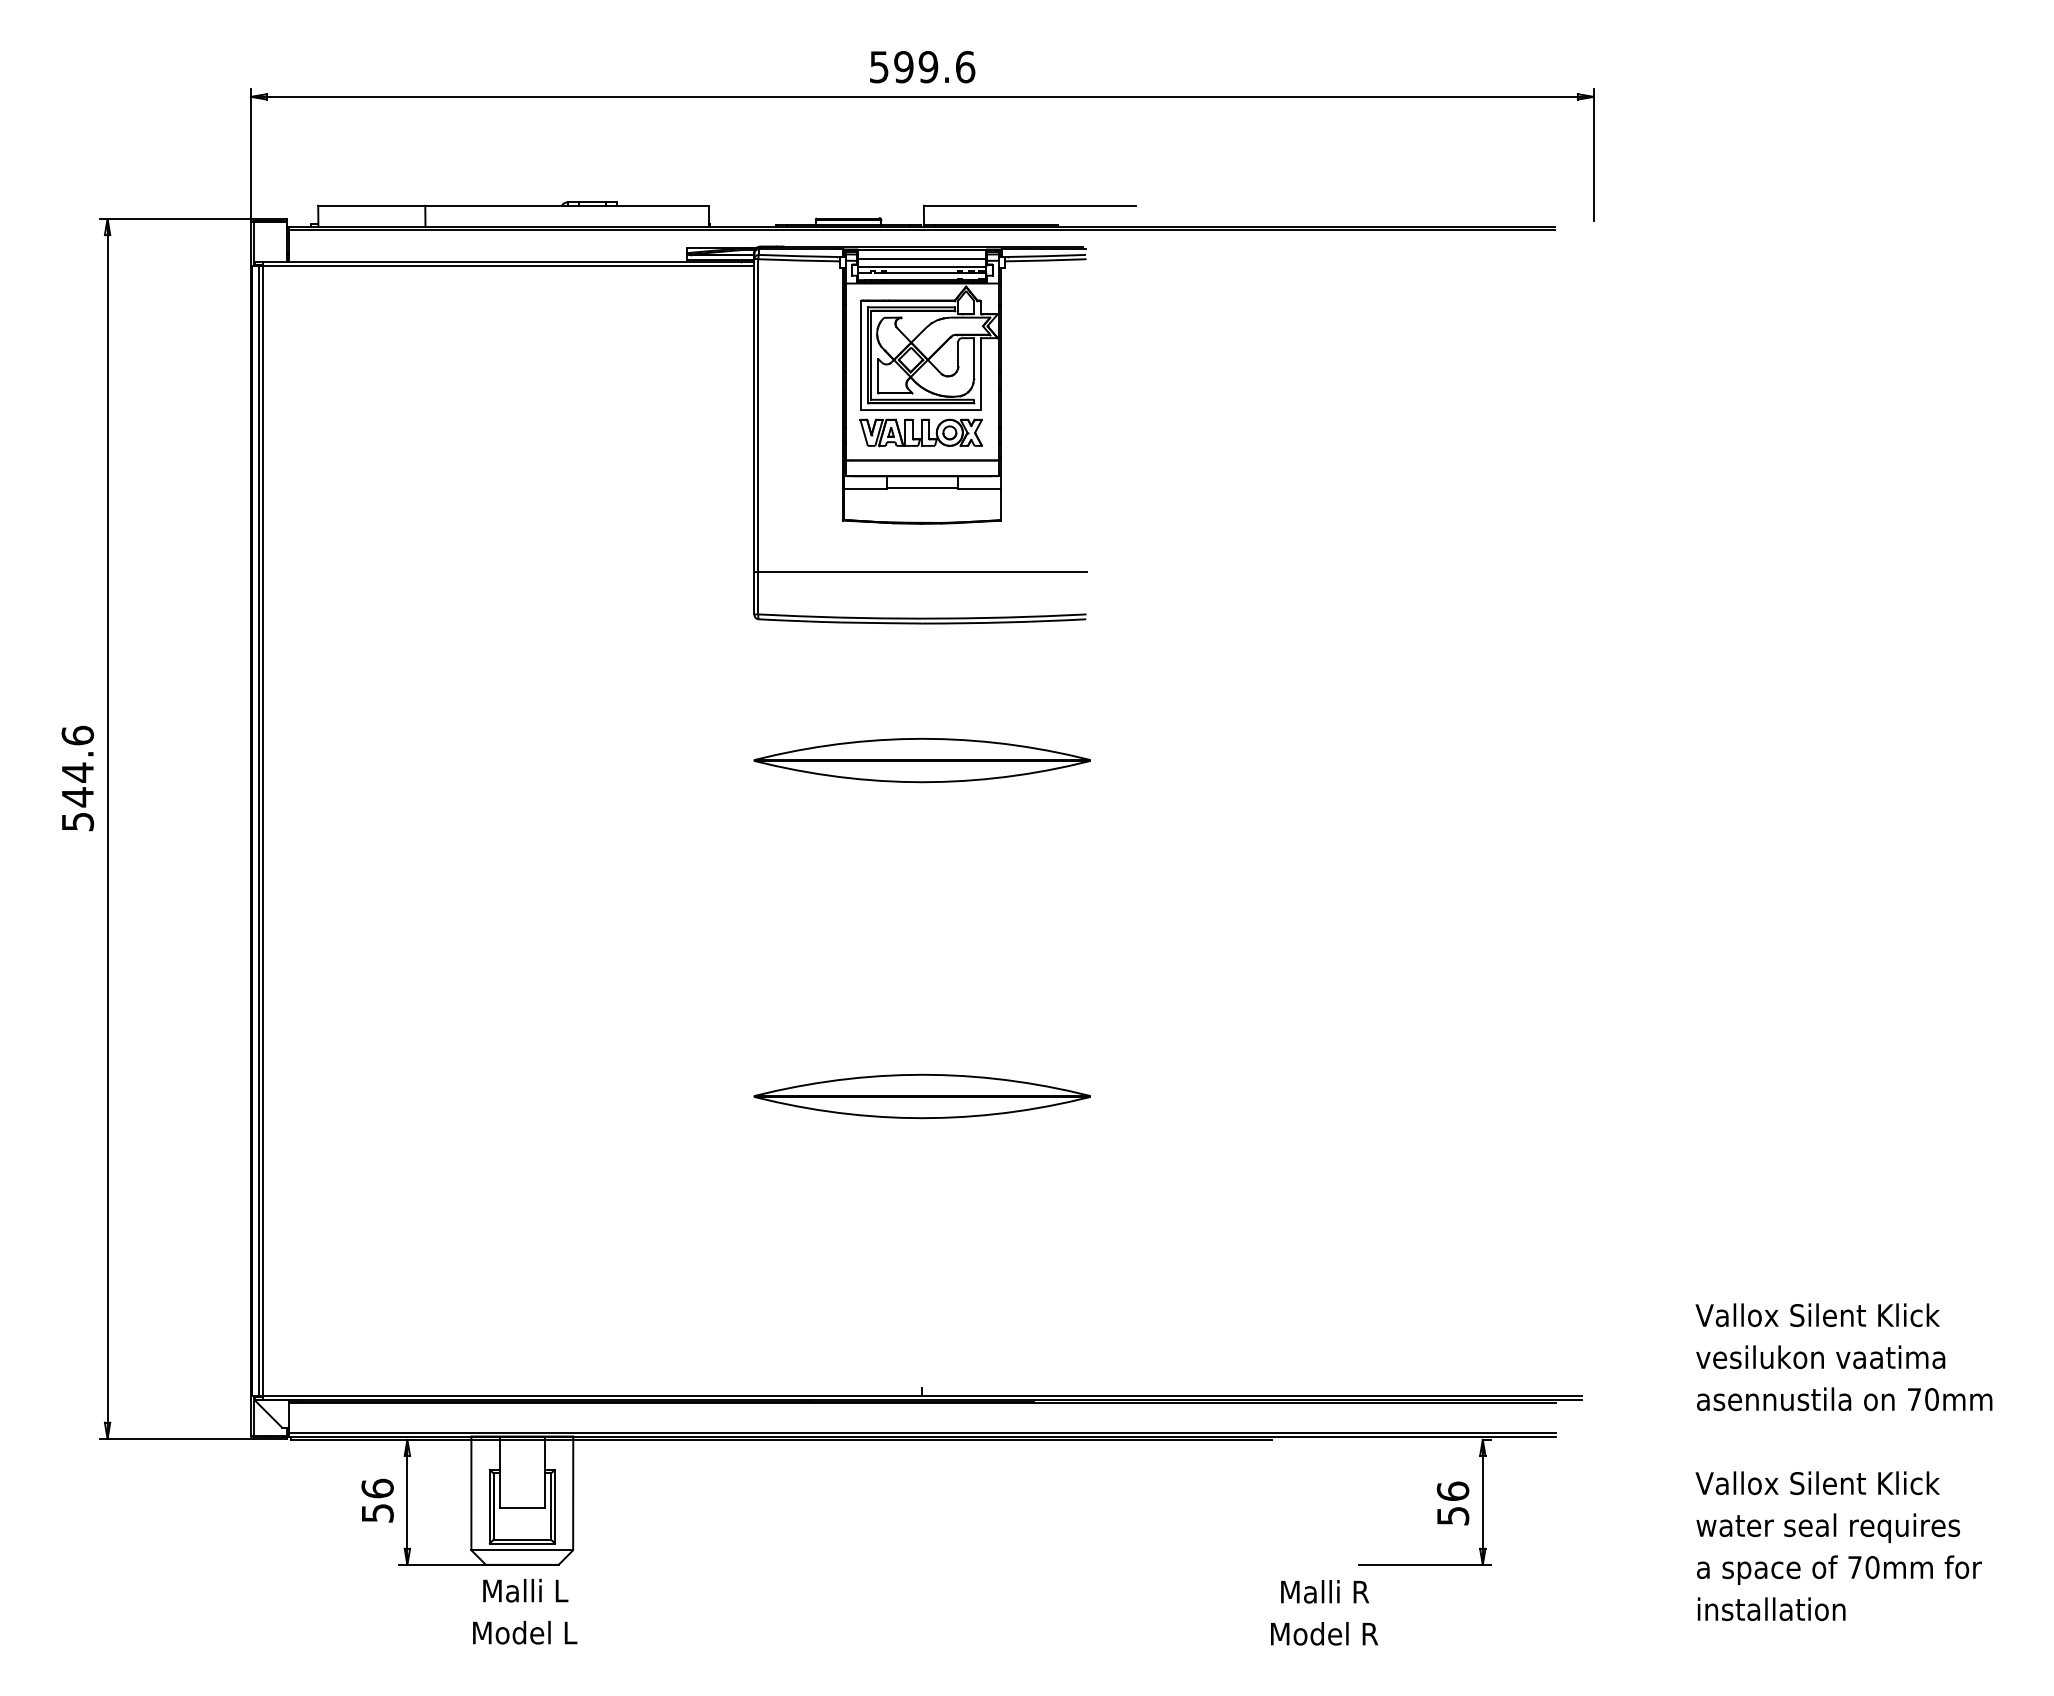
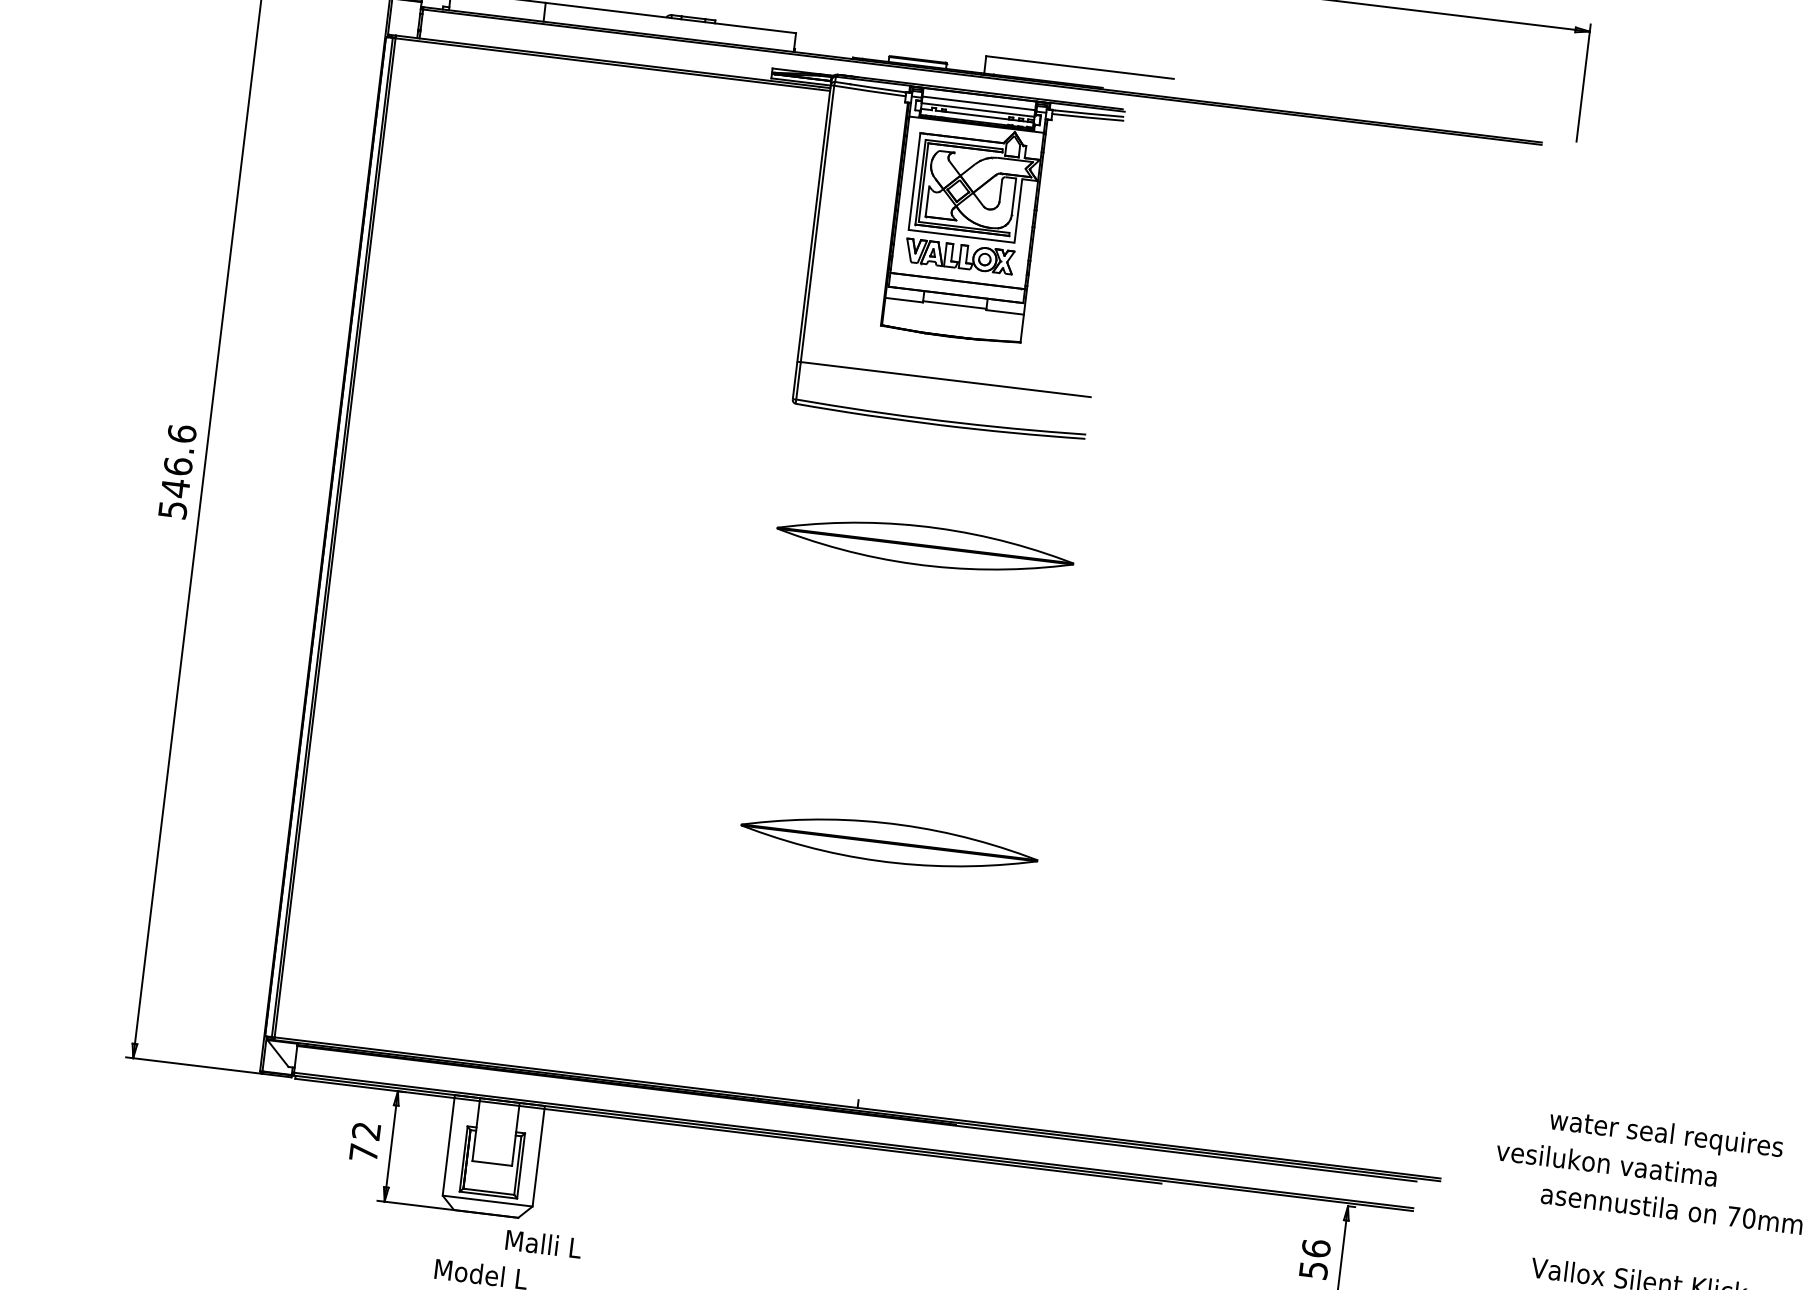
text: (77, 772) -> (177, 466), 544.6 -> 546.6
text: (1827, 1318) -> (1665, 1135), Vallox Silent Klick -> water seal requires
text: (1820, 1357) -> (1606, 1163), moved
text: (377, 1500) -> (365, 1141), 56 -> 72
text: (525, 1590) -> (543, 1243), moved

